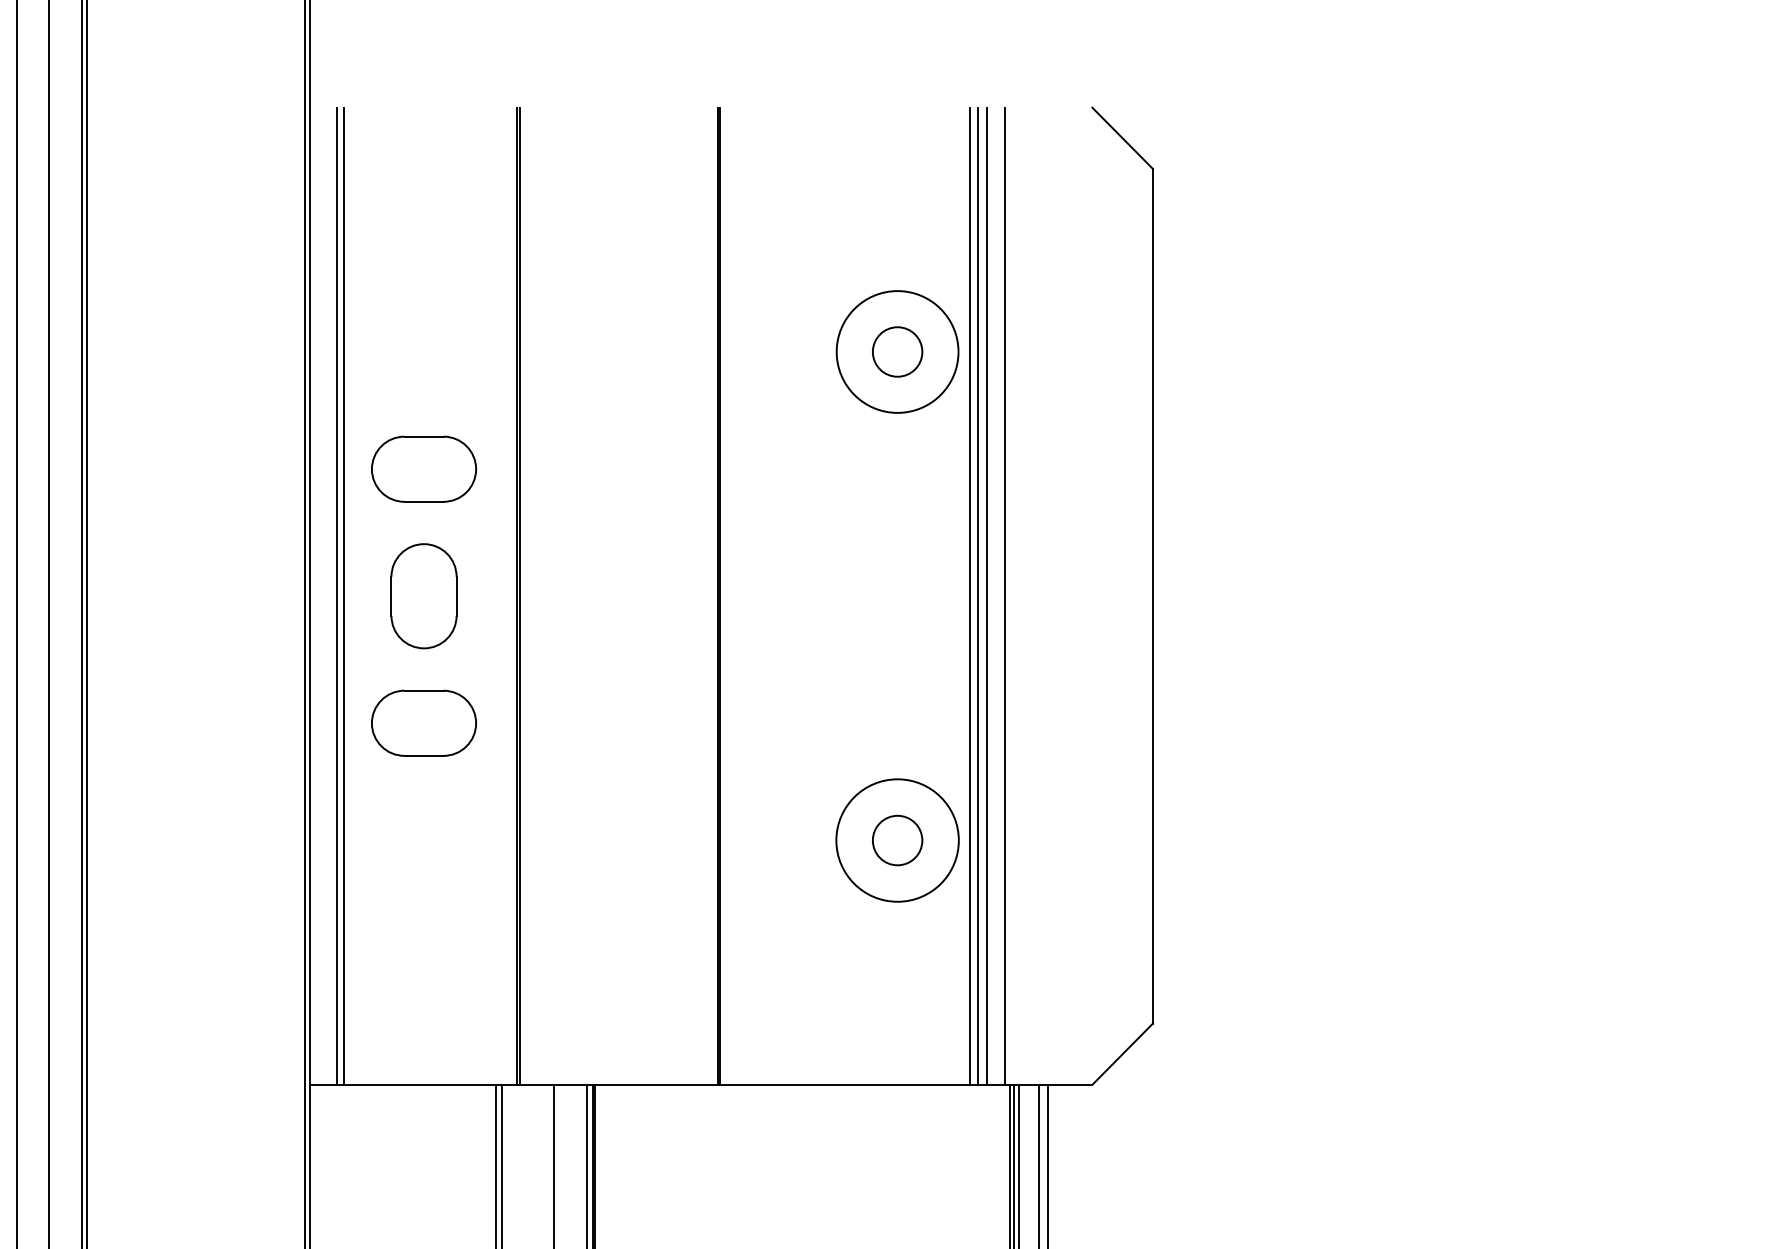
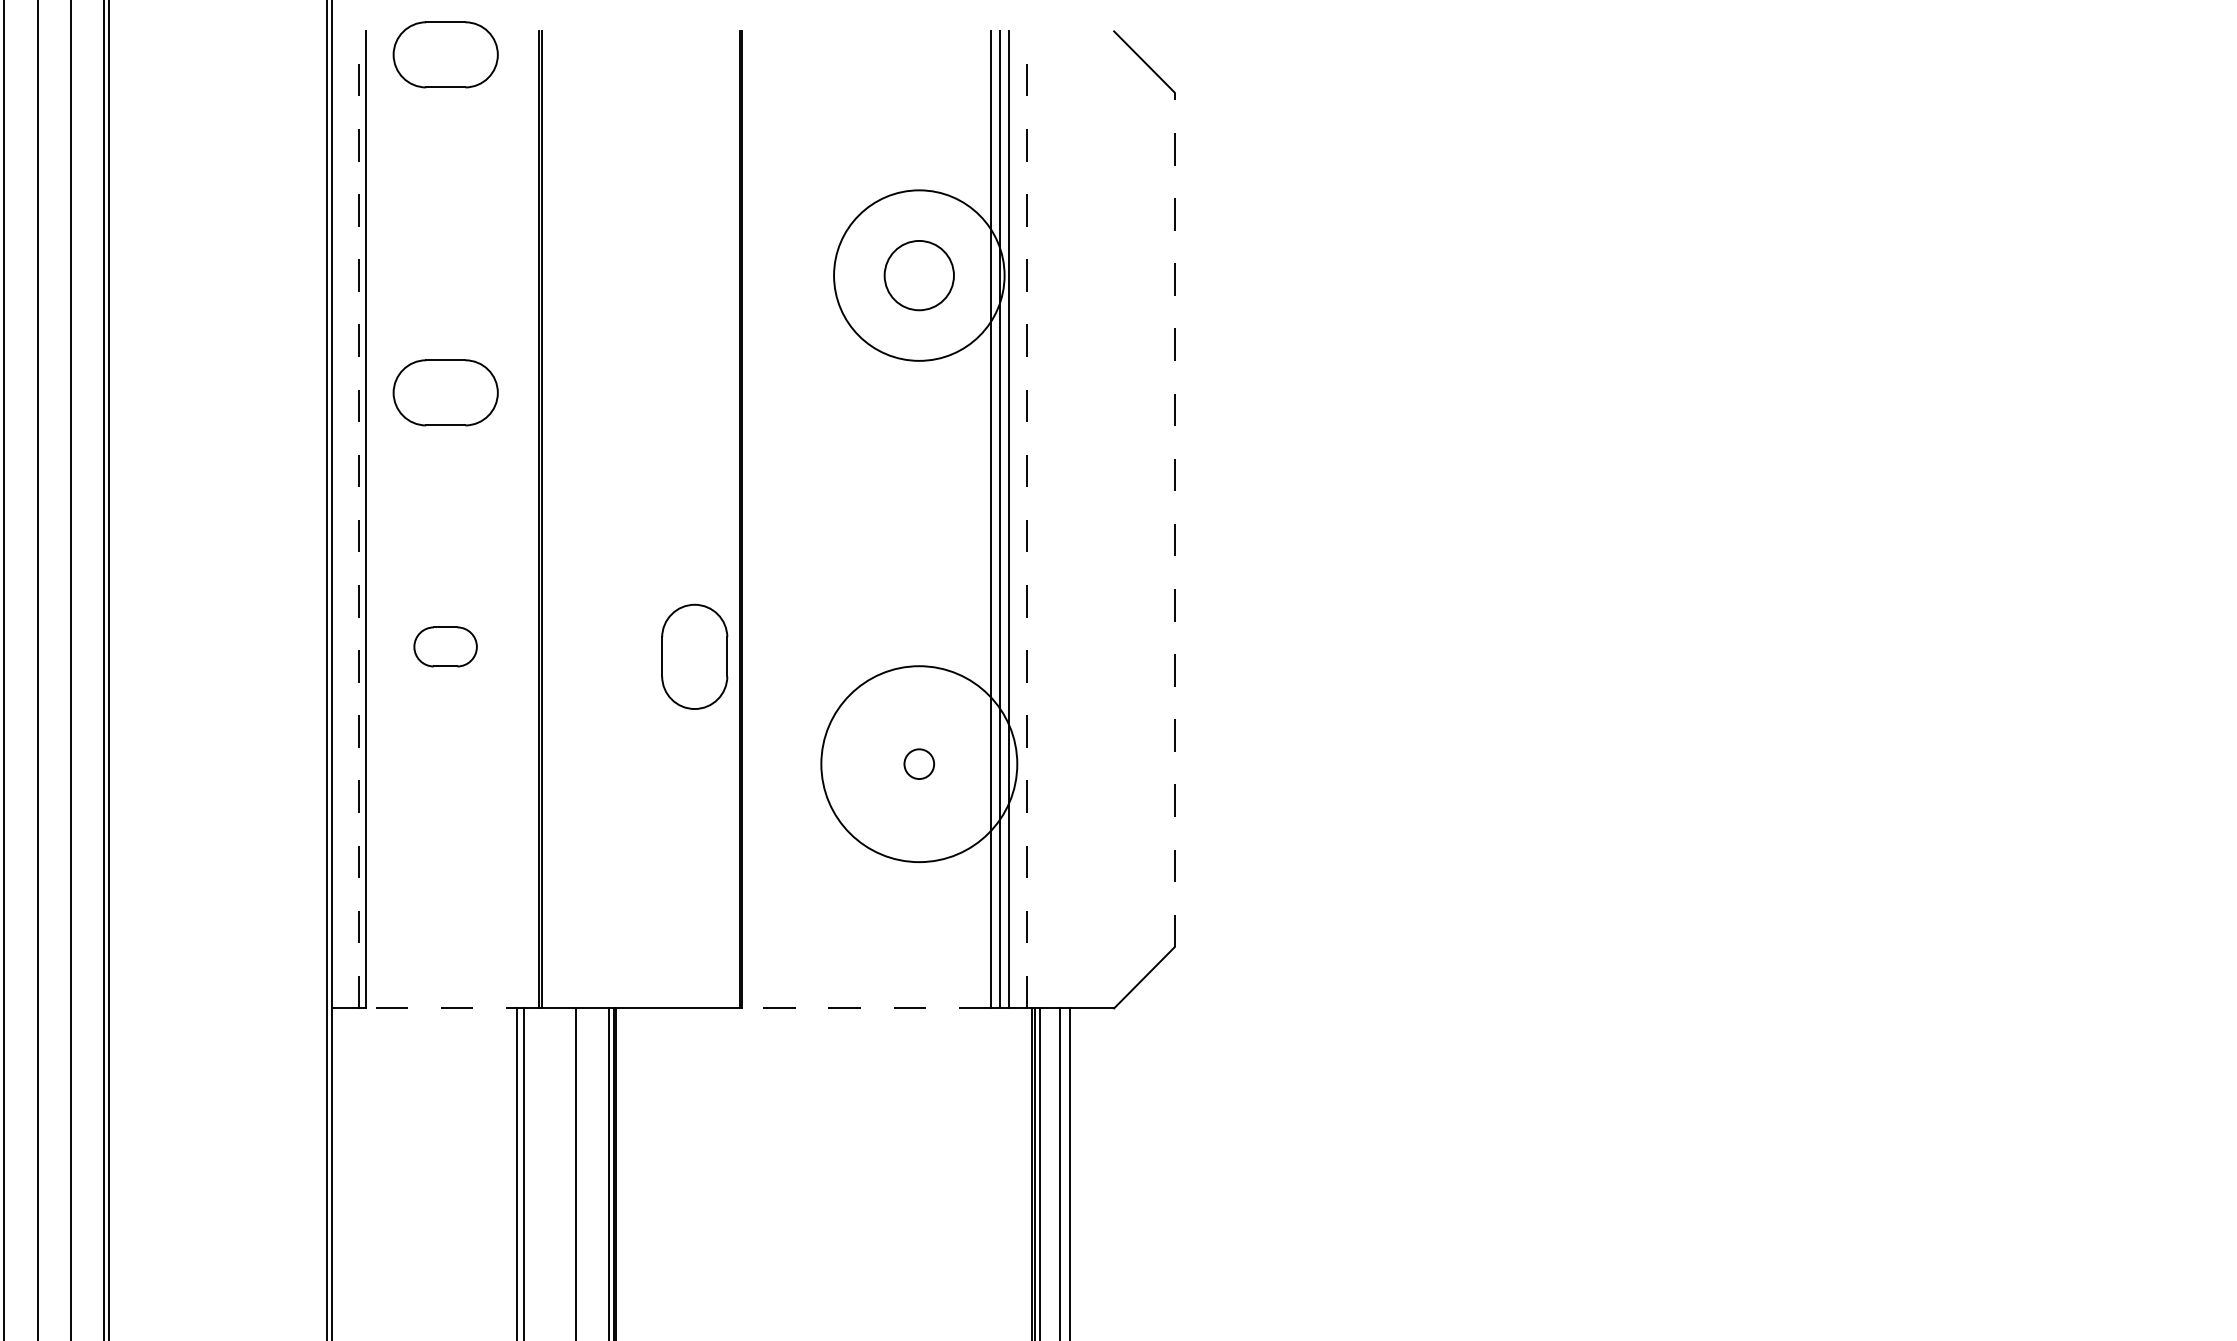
part: (423, 130) -> (445, 54), added
circle: (897, 351) -> (919, 275), size x1.4
circle: (897, 351) -> (919, 275), size x1.4
line: (337, 595) -> (359, 519), solid -> dashed
part: (423, 595) -> (694, 656), moved
line: (1004, 595) -> (1026, 519), solid -> dashed
line: (1152, 595) -> (1174, 519), solid -> dashed
part: (423, 722) -> (445, 646), size x0.6
circle: (897, 839) -> (919, 763), size x0.6
circle: (897, 839) -> (919, 763), size x1.6
line: (429, 1084) -> (451, 1008), solid -> dashed
line: (844, 1084) -> (866, 1008), solid -> dashed

